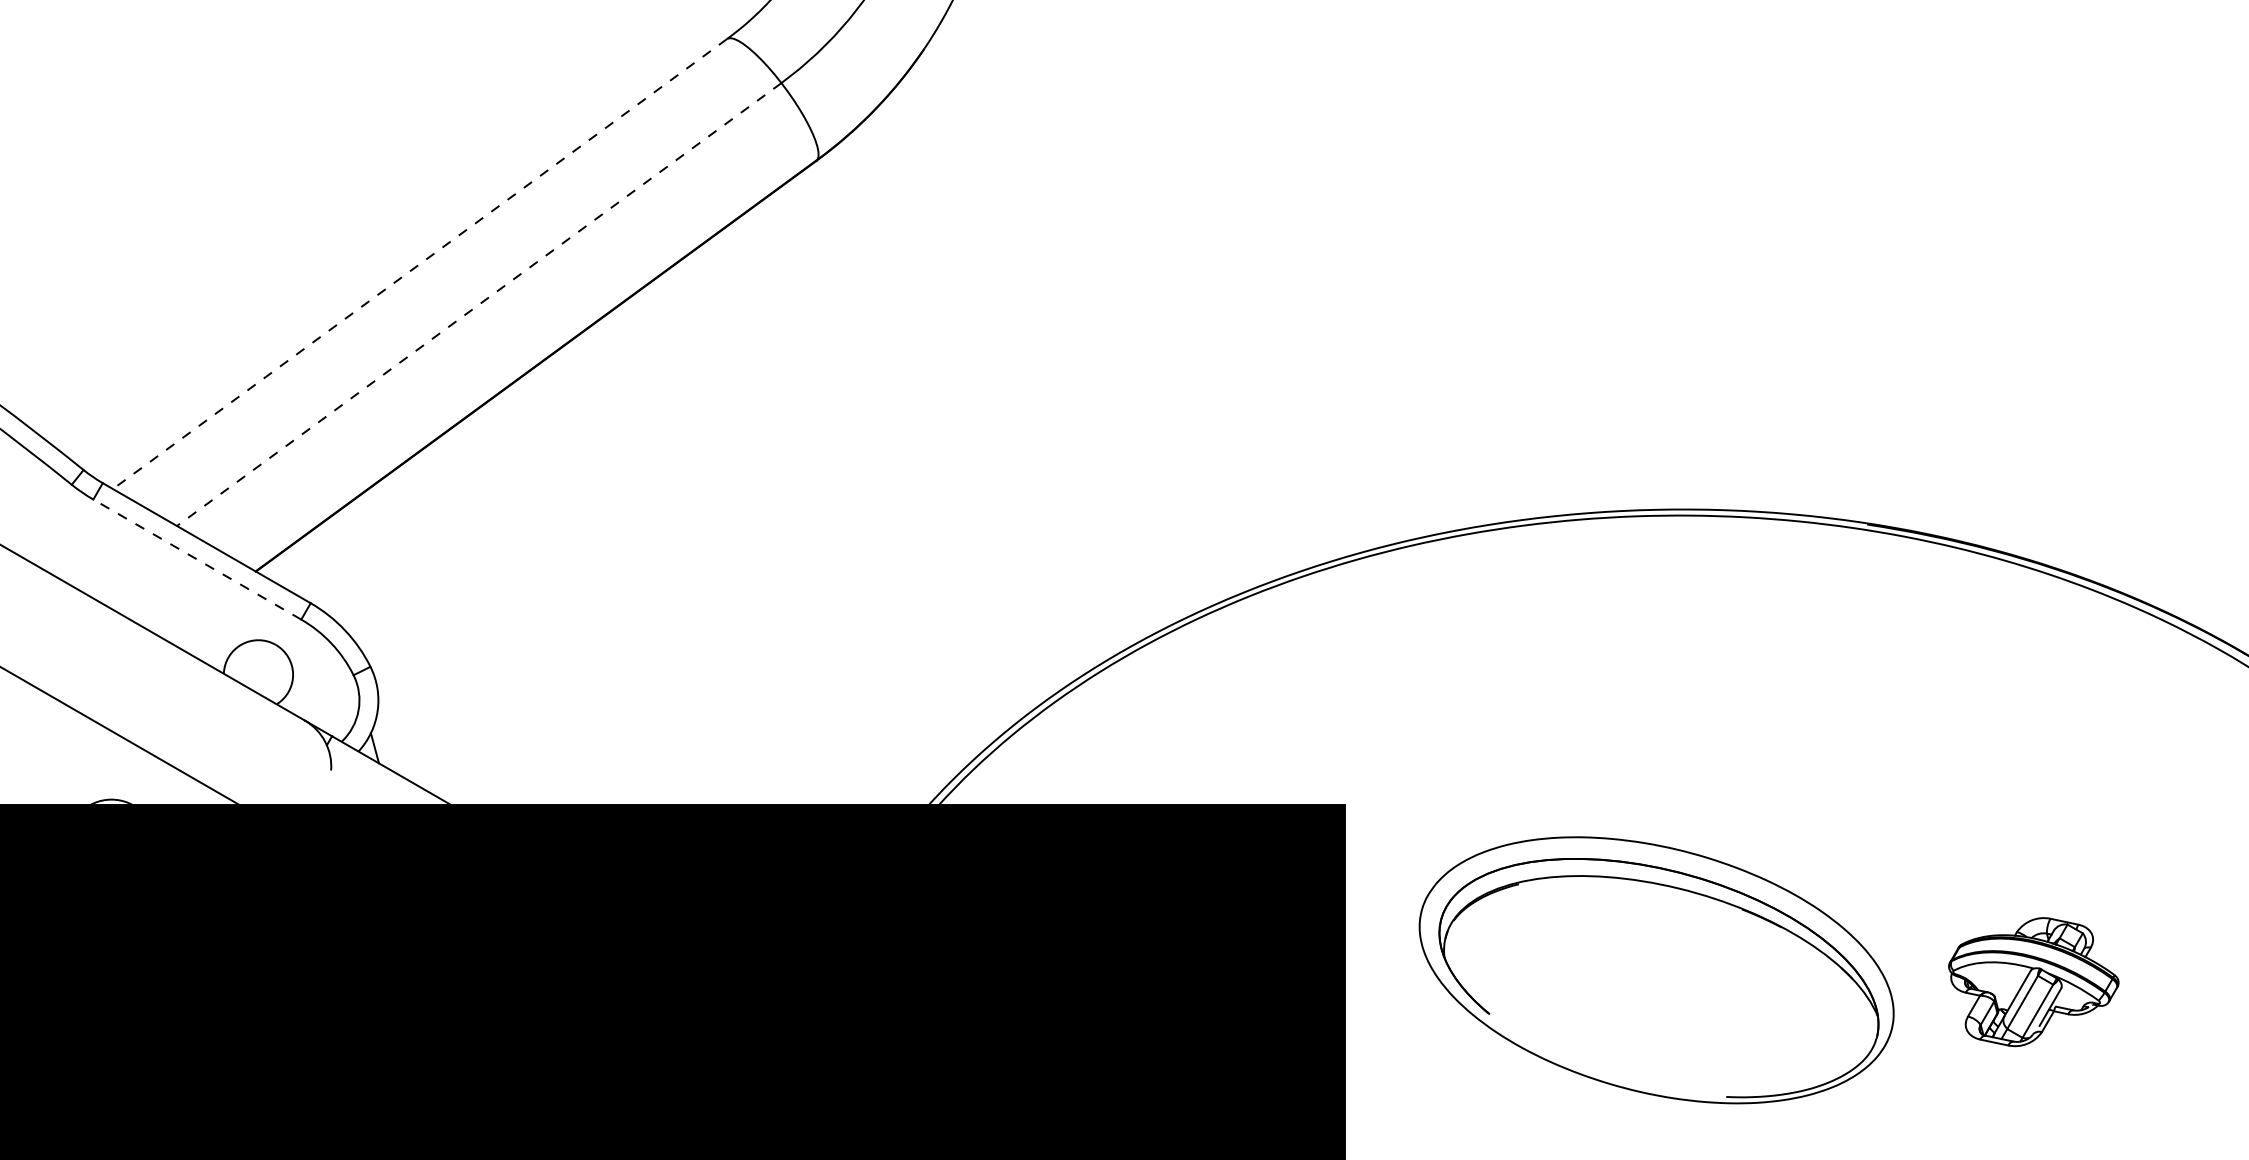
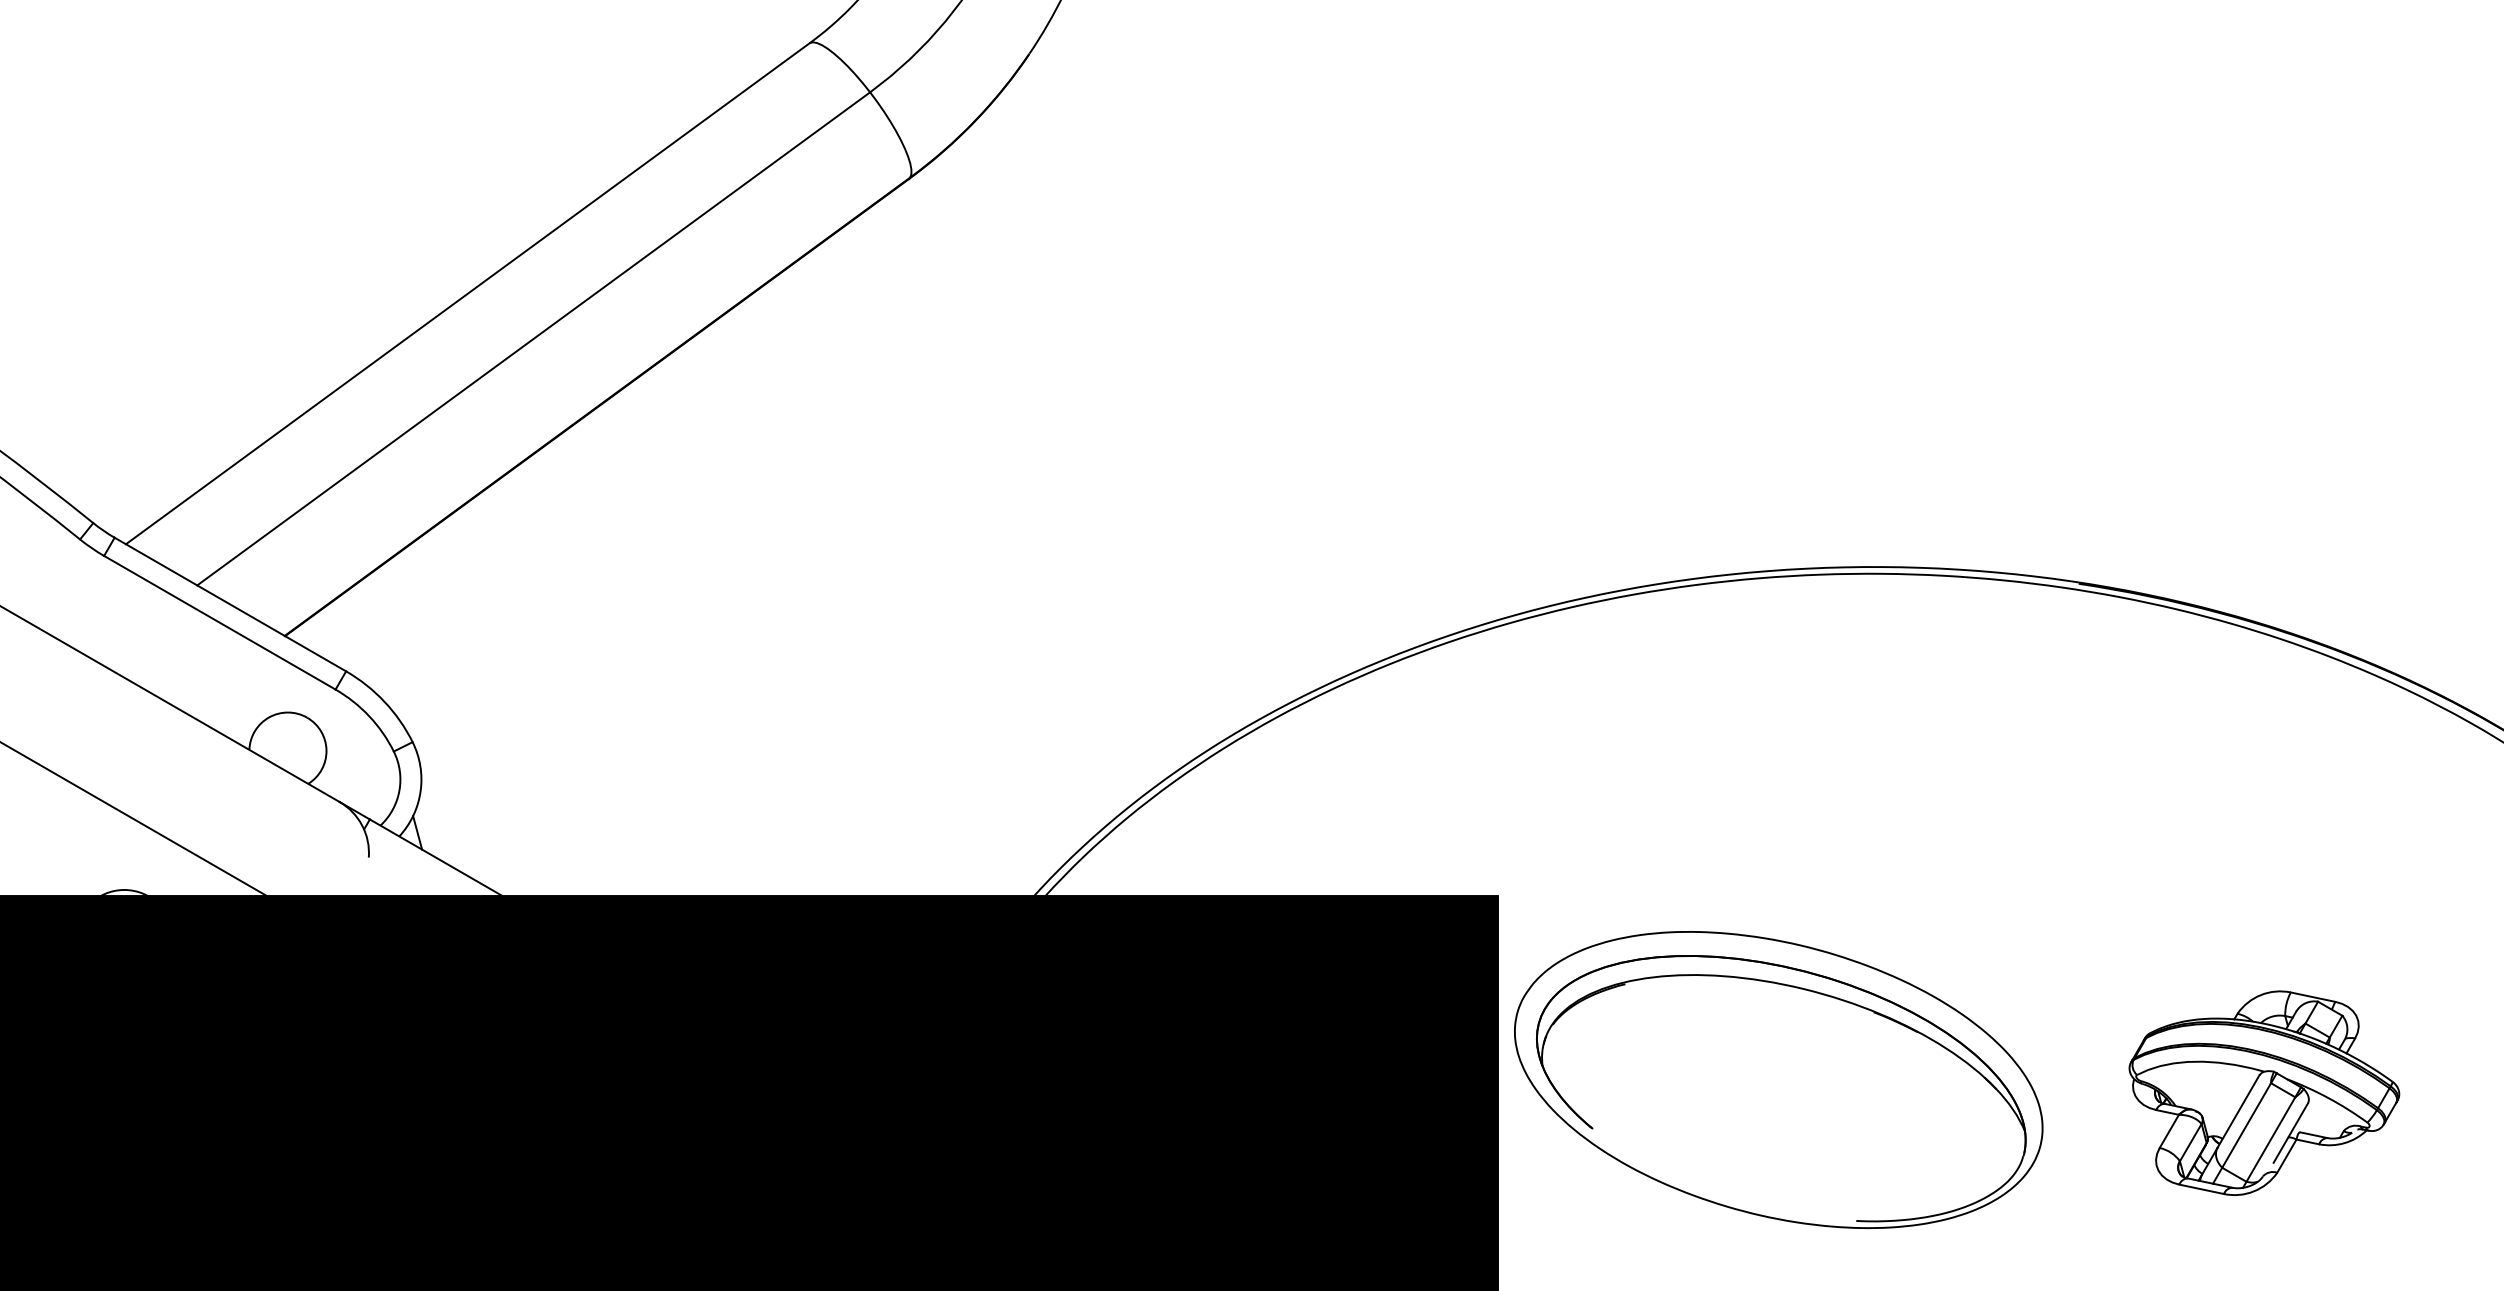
line: (419, 264) -> (467, 294), dashed -> solid
line: (479, 304) -> (533, 338), dashed -> solid
line: (196, 559) -> (218, 622), dashed -> solid
part: (1656, 970) -> (1778, 1080), moved
part: (2033, 981) -> (2263, 1092), size x1.43

